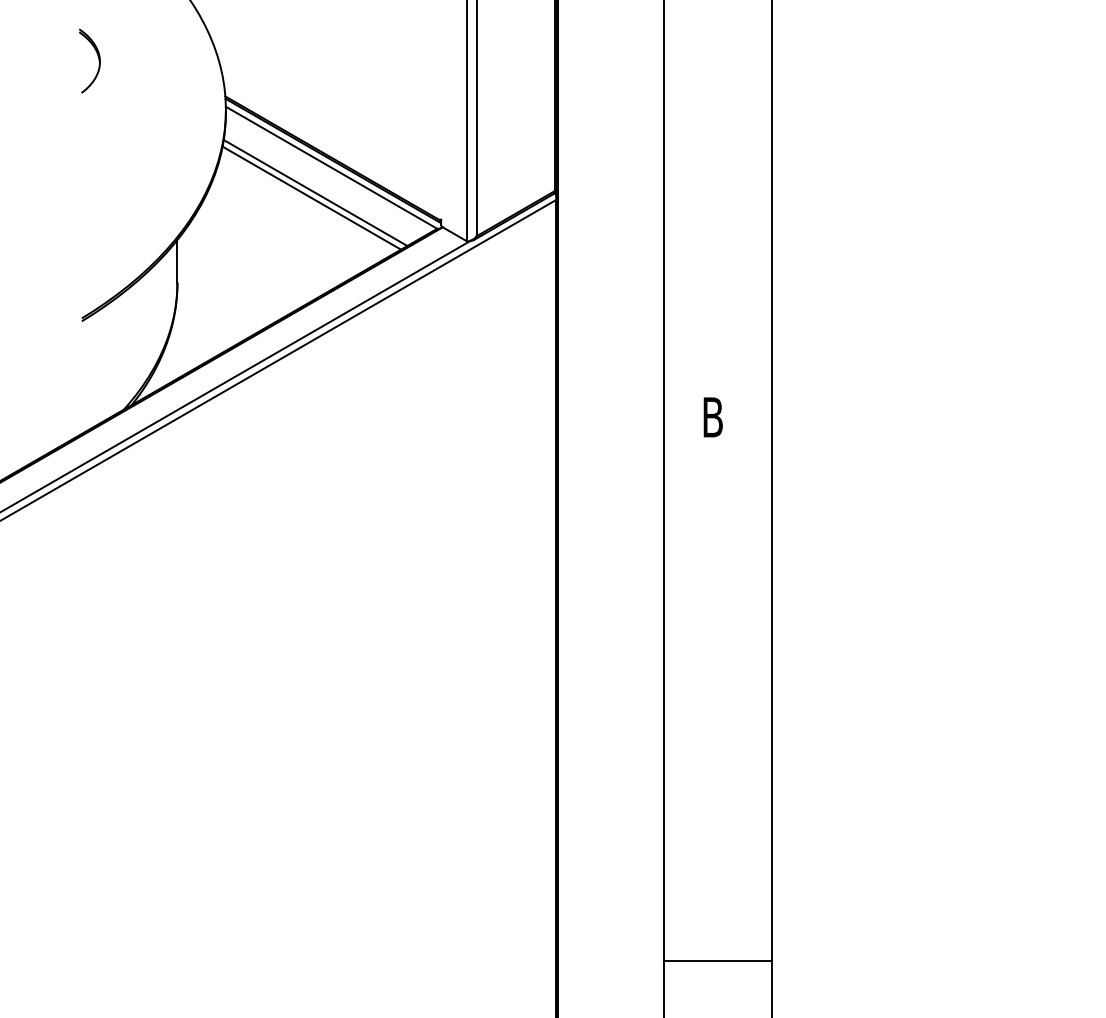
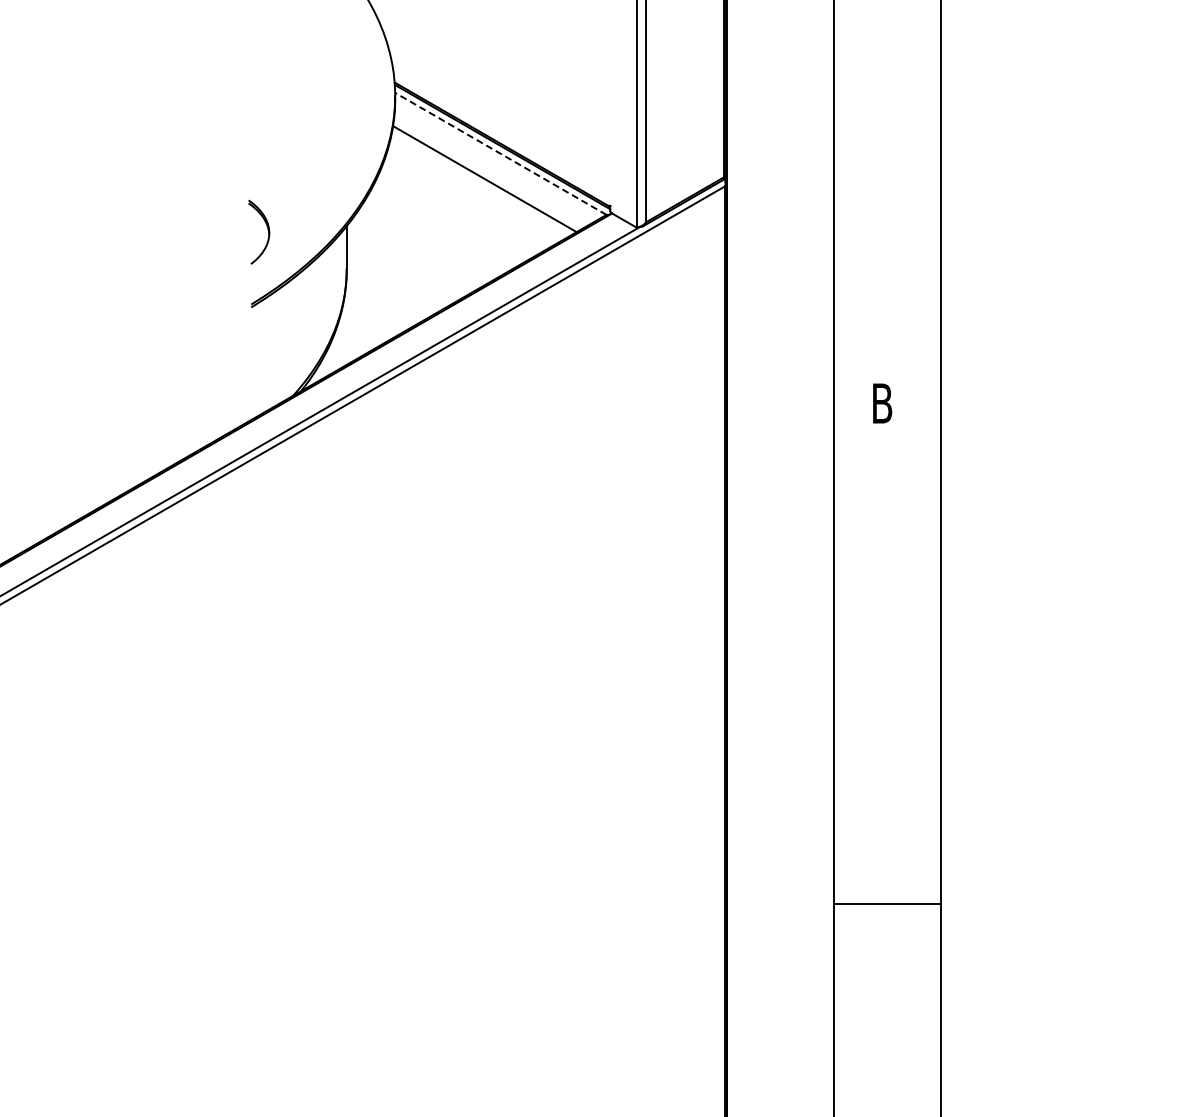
part: (98, 59) -> (267, 230), moved
line: (331, 167) -> (500, 153), solid -> dashed
line: (311, 197) -> (480, 183), removed
line: (718, 961) -> (887, 903), moved

